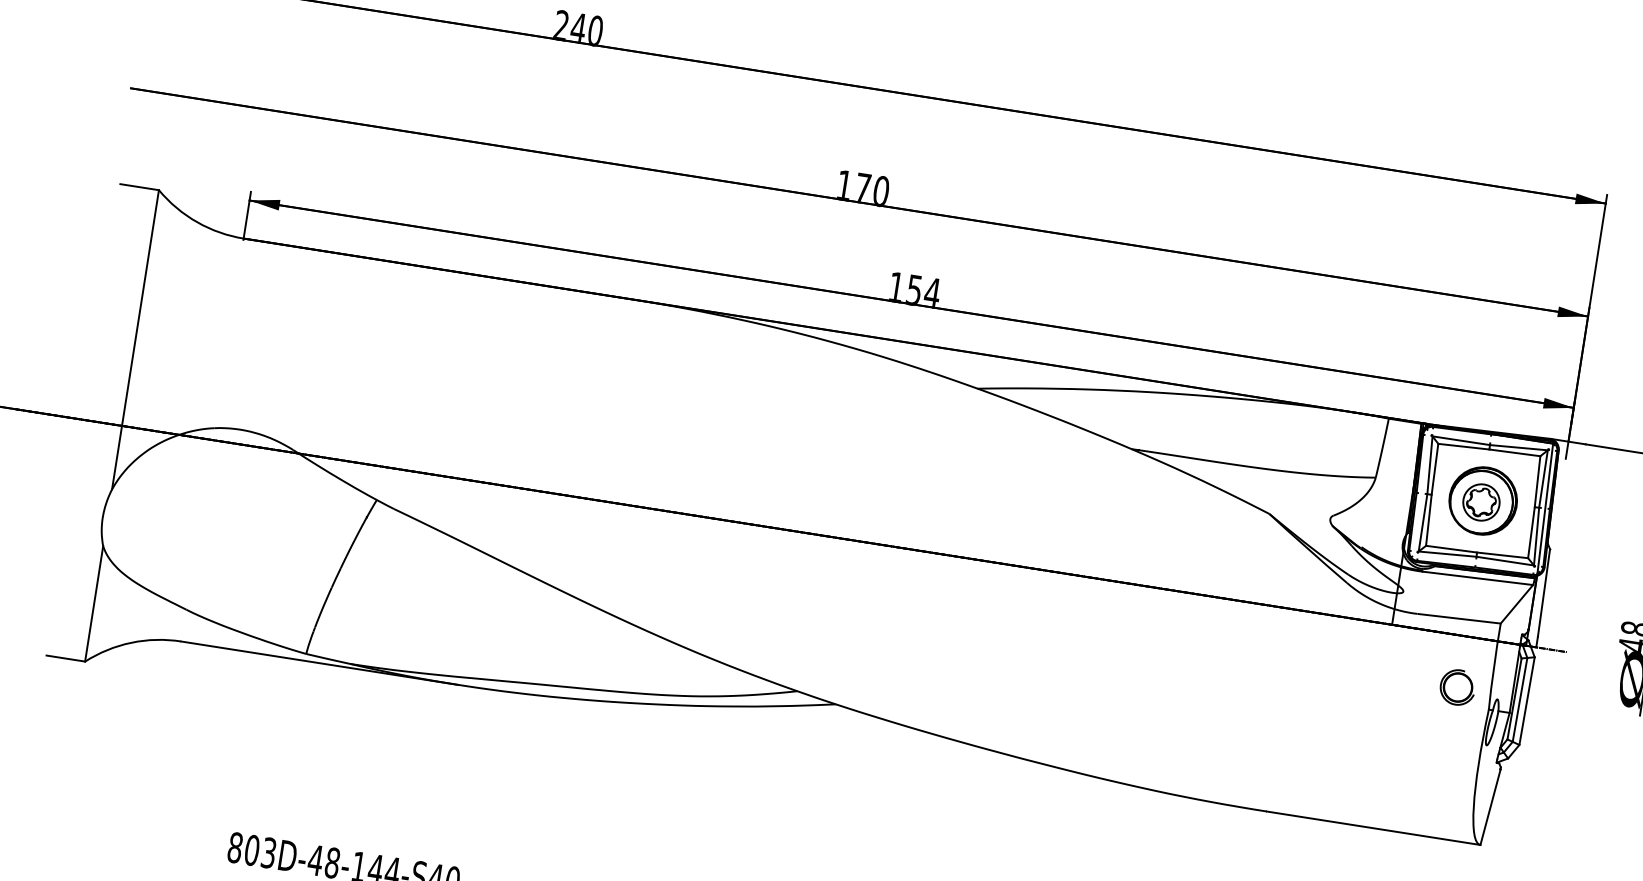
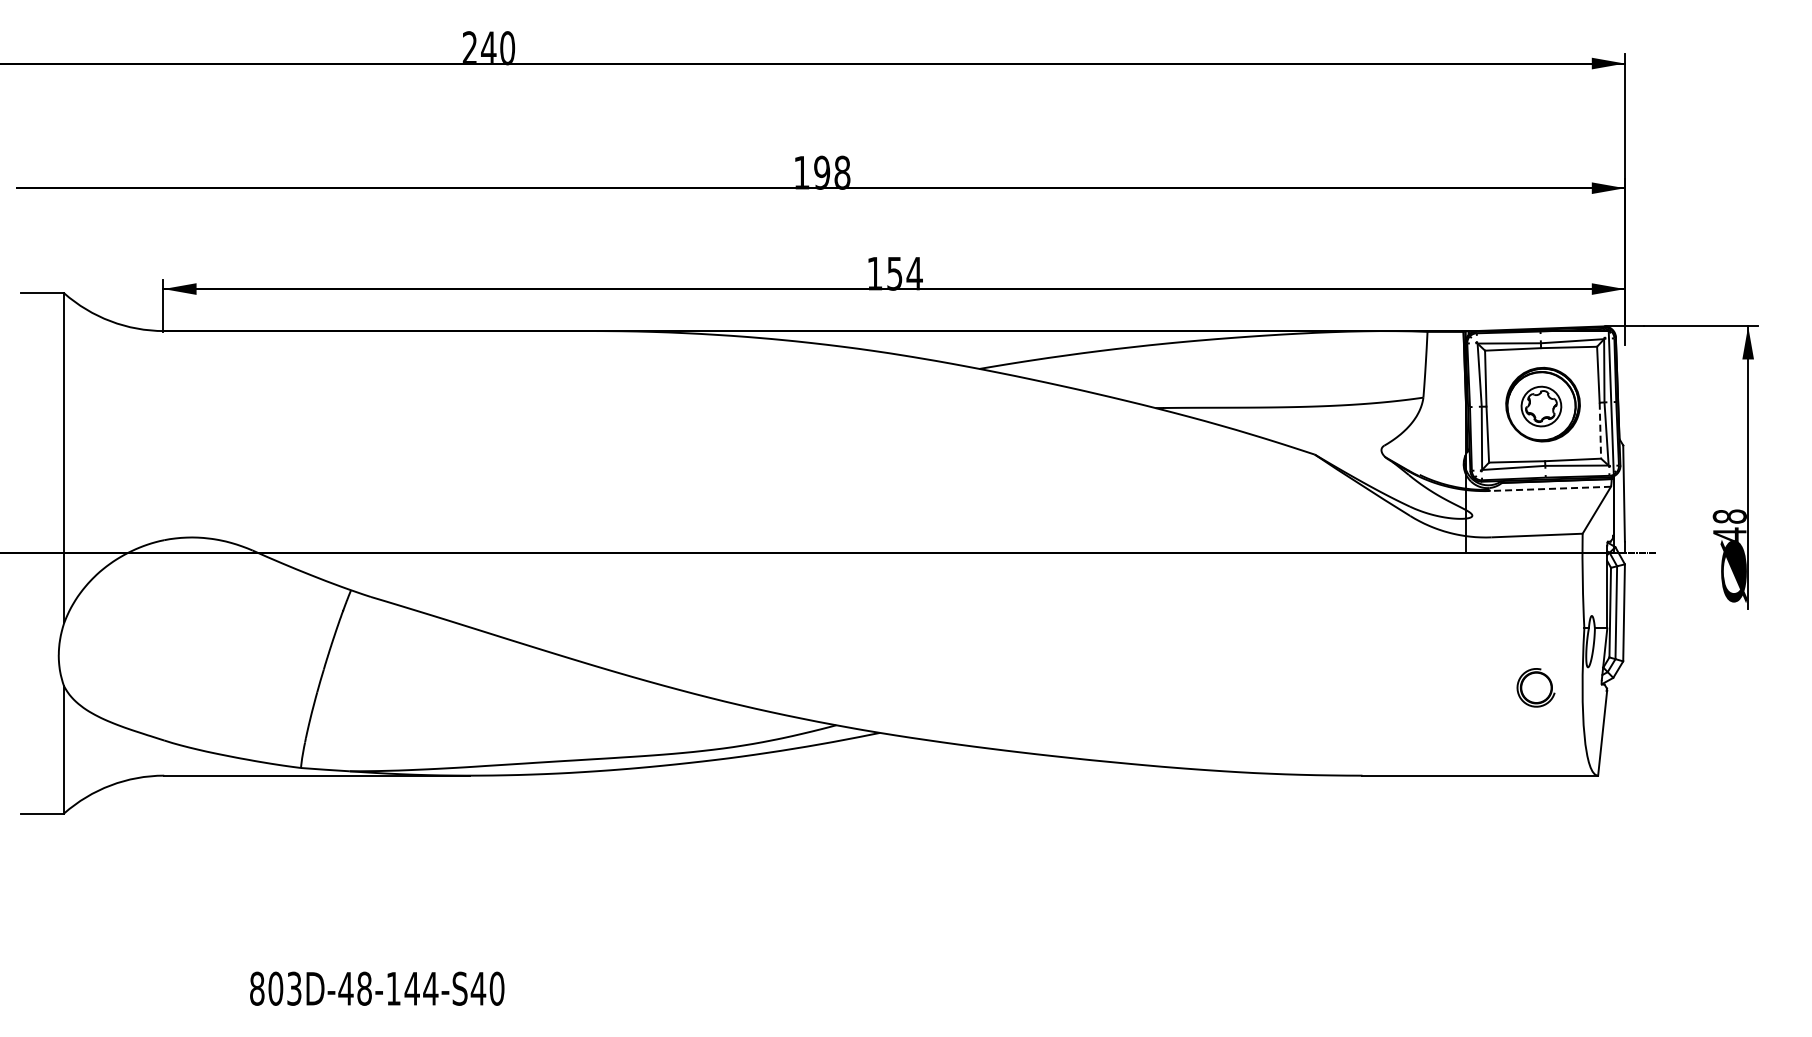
text: (872, 189) -> (832, 172), 170 -> 198
line: (1531, 532) -> (1600, 430), solid -> dashed
line: (1478, 578) -> (1550, 488), solid -> dashed
part: (1457, 687) -> (1535, 687), moved

